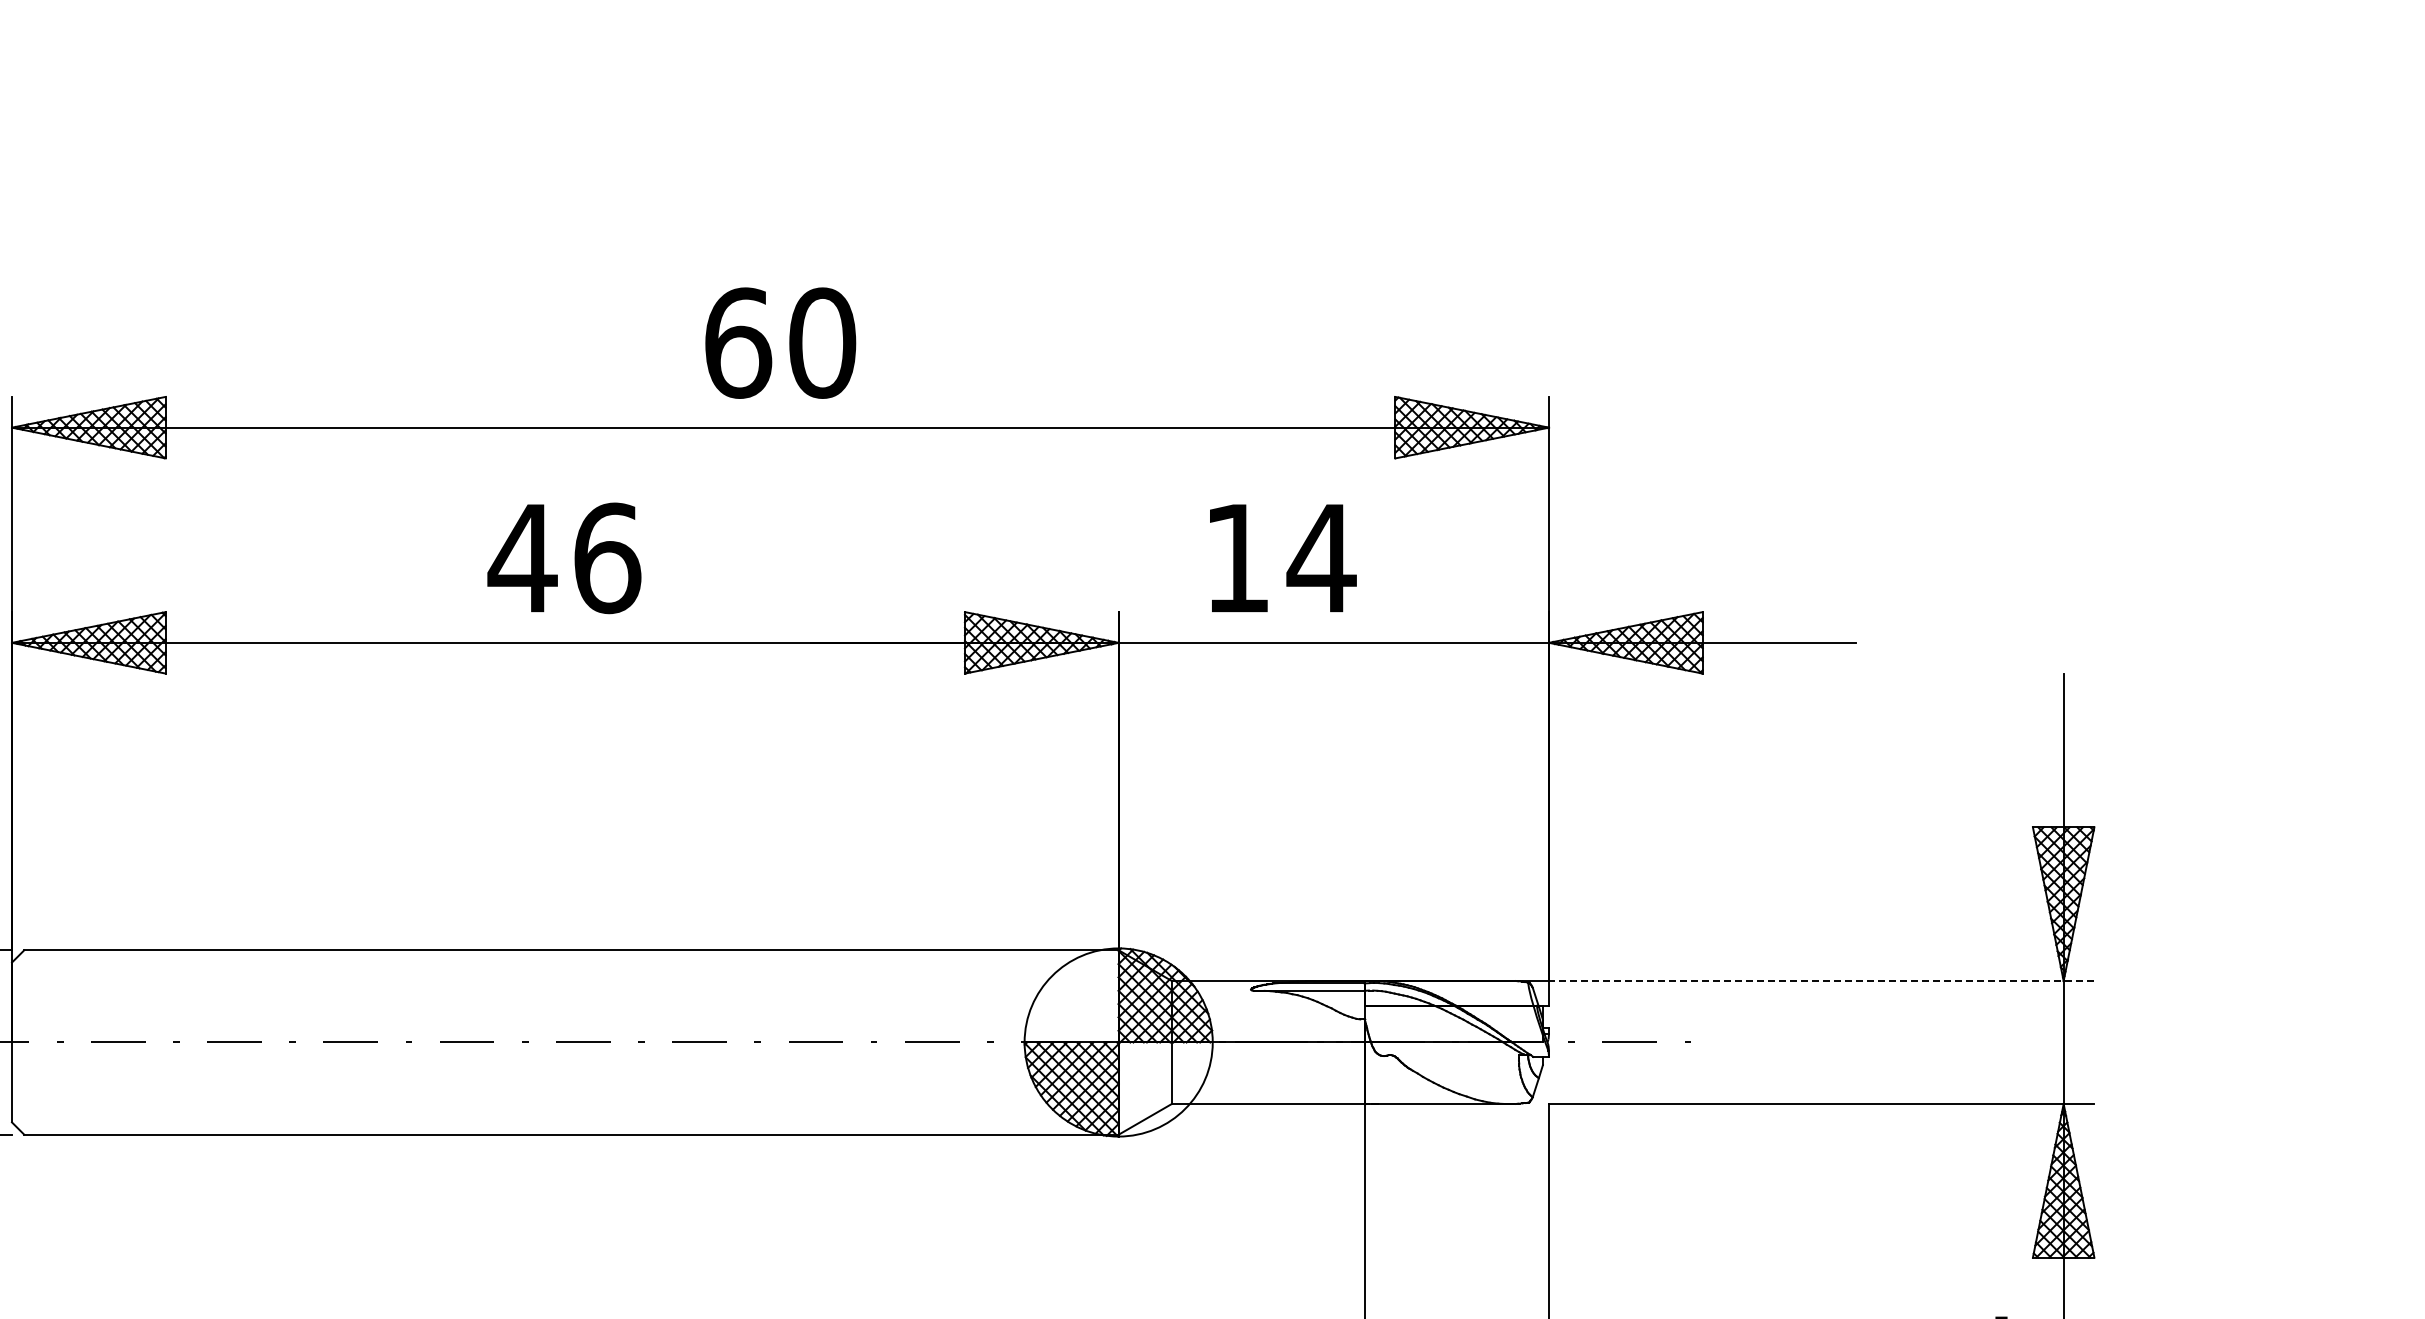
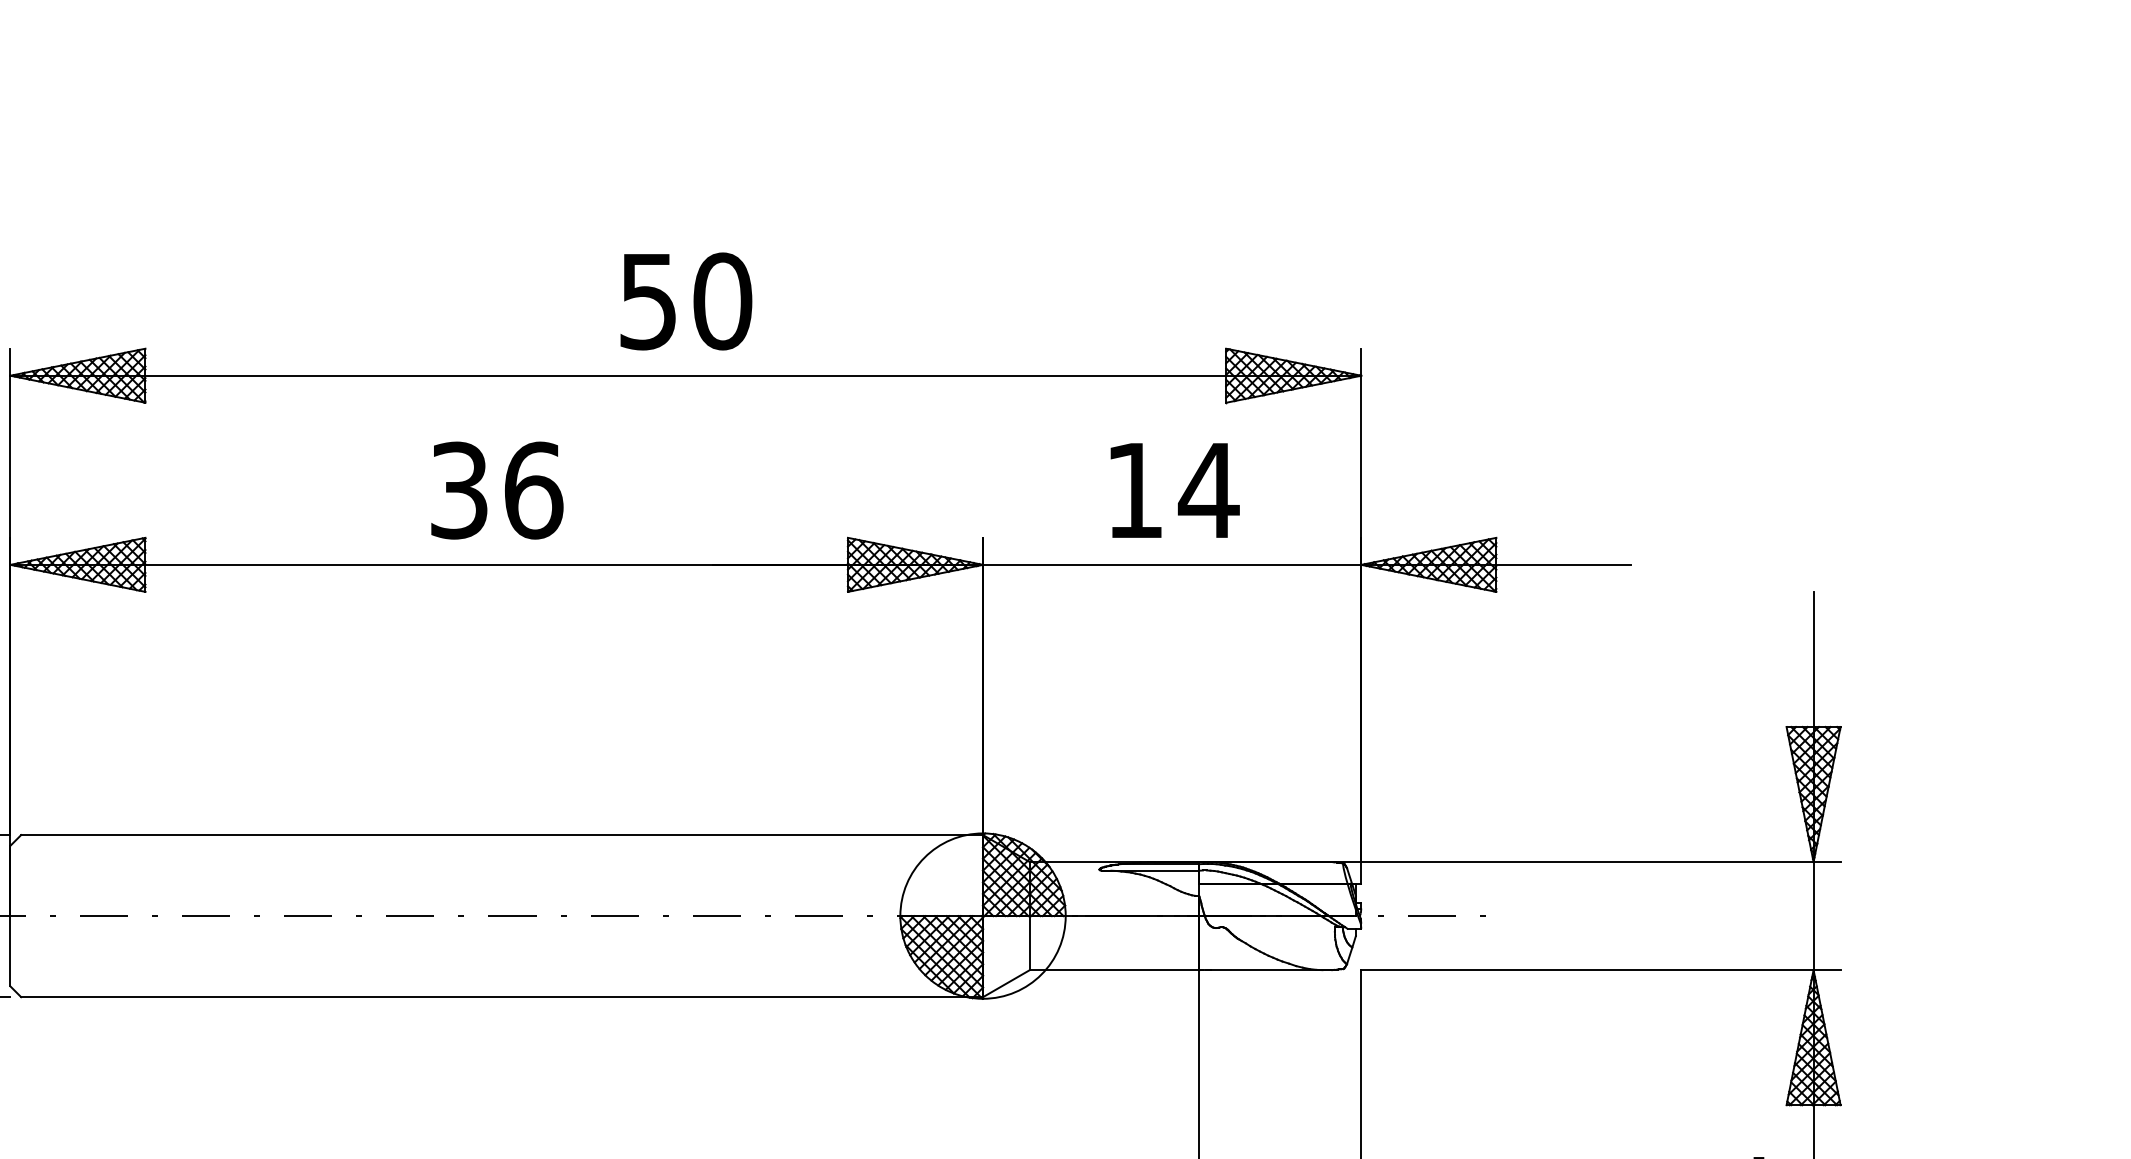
text: (738, 342) -> (648, 300), 60 -> 50
text: (522, 558) -> (459, 490), 46 -> 36
text: (1283, 558) -> (1175, 490), moved
line: (1821, 981) -> (1600, 862), dashed -> solid

